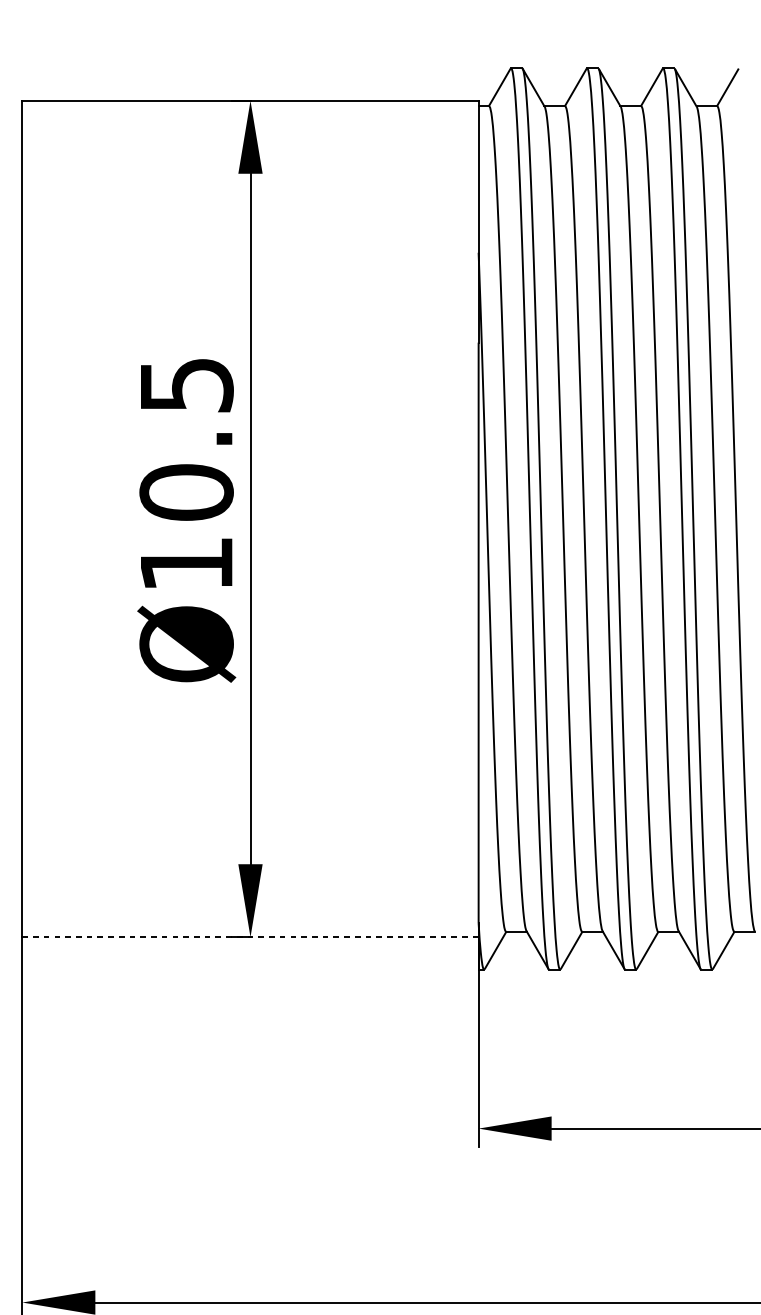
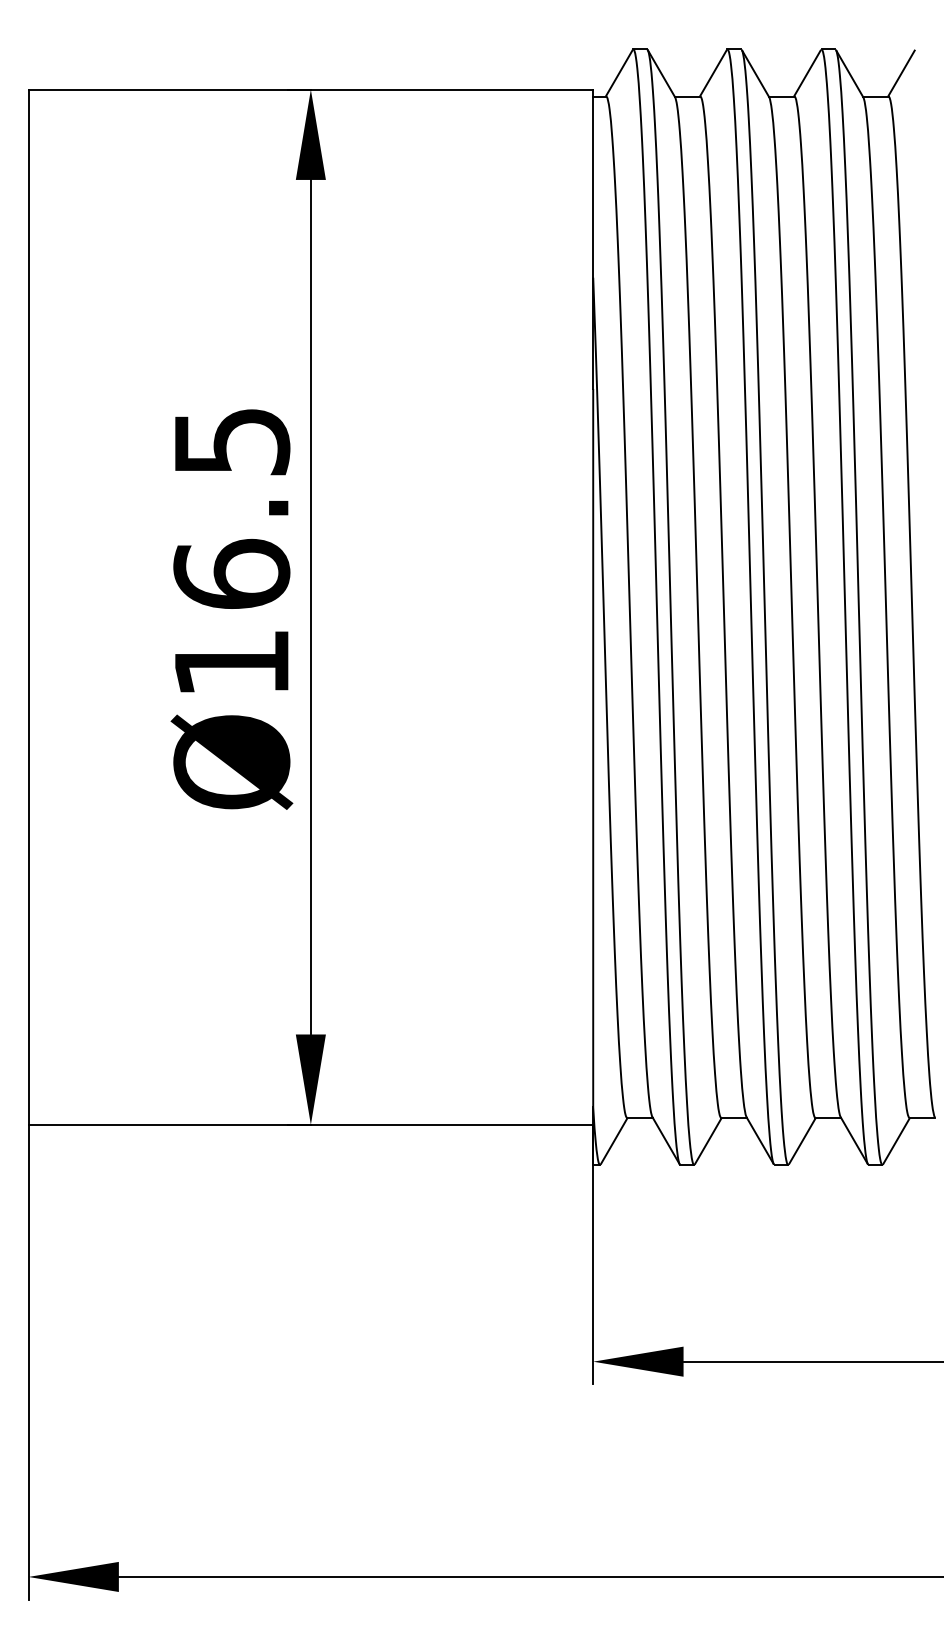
text: (186, 491) -> (231, 573), Ø10.5 -> Ø16.5
line: (251, 936) -> (311, 1124), dashed -> solid

